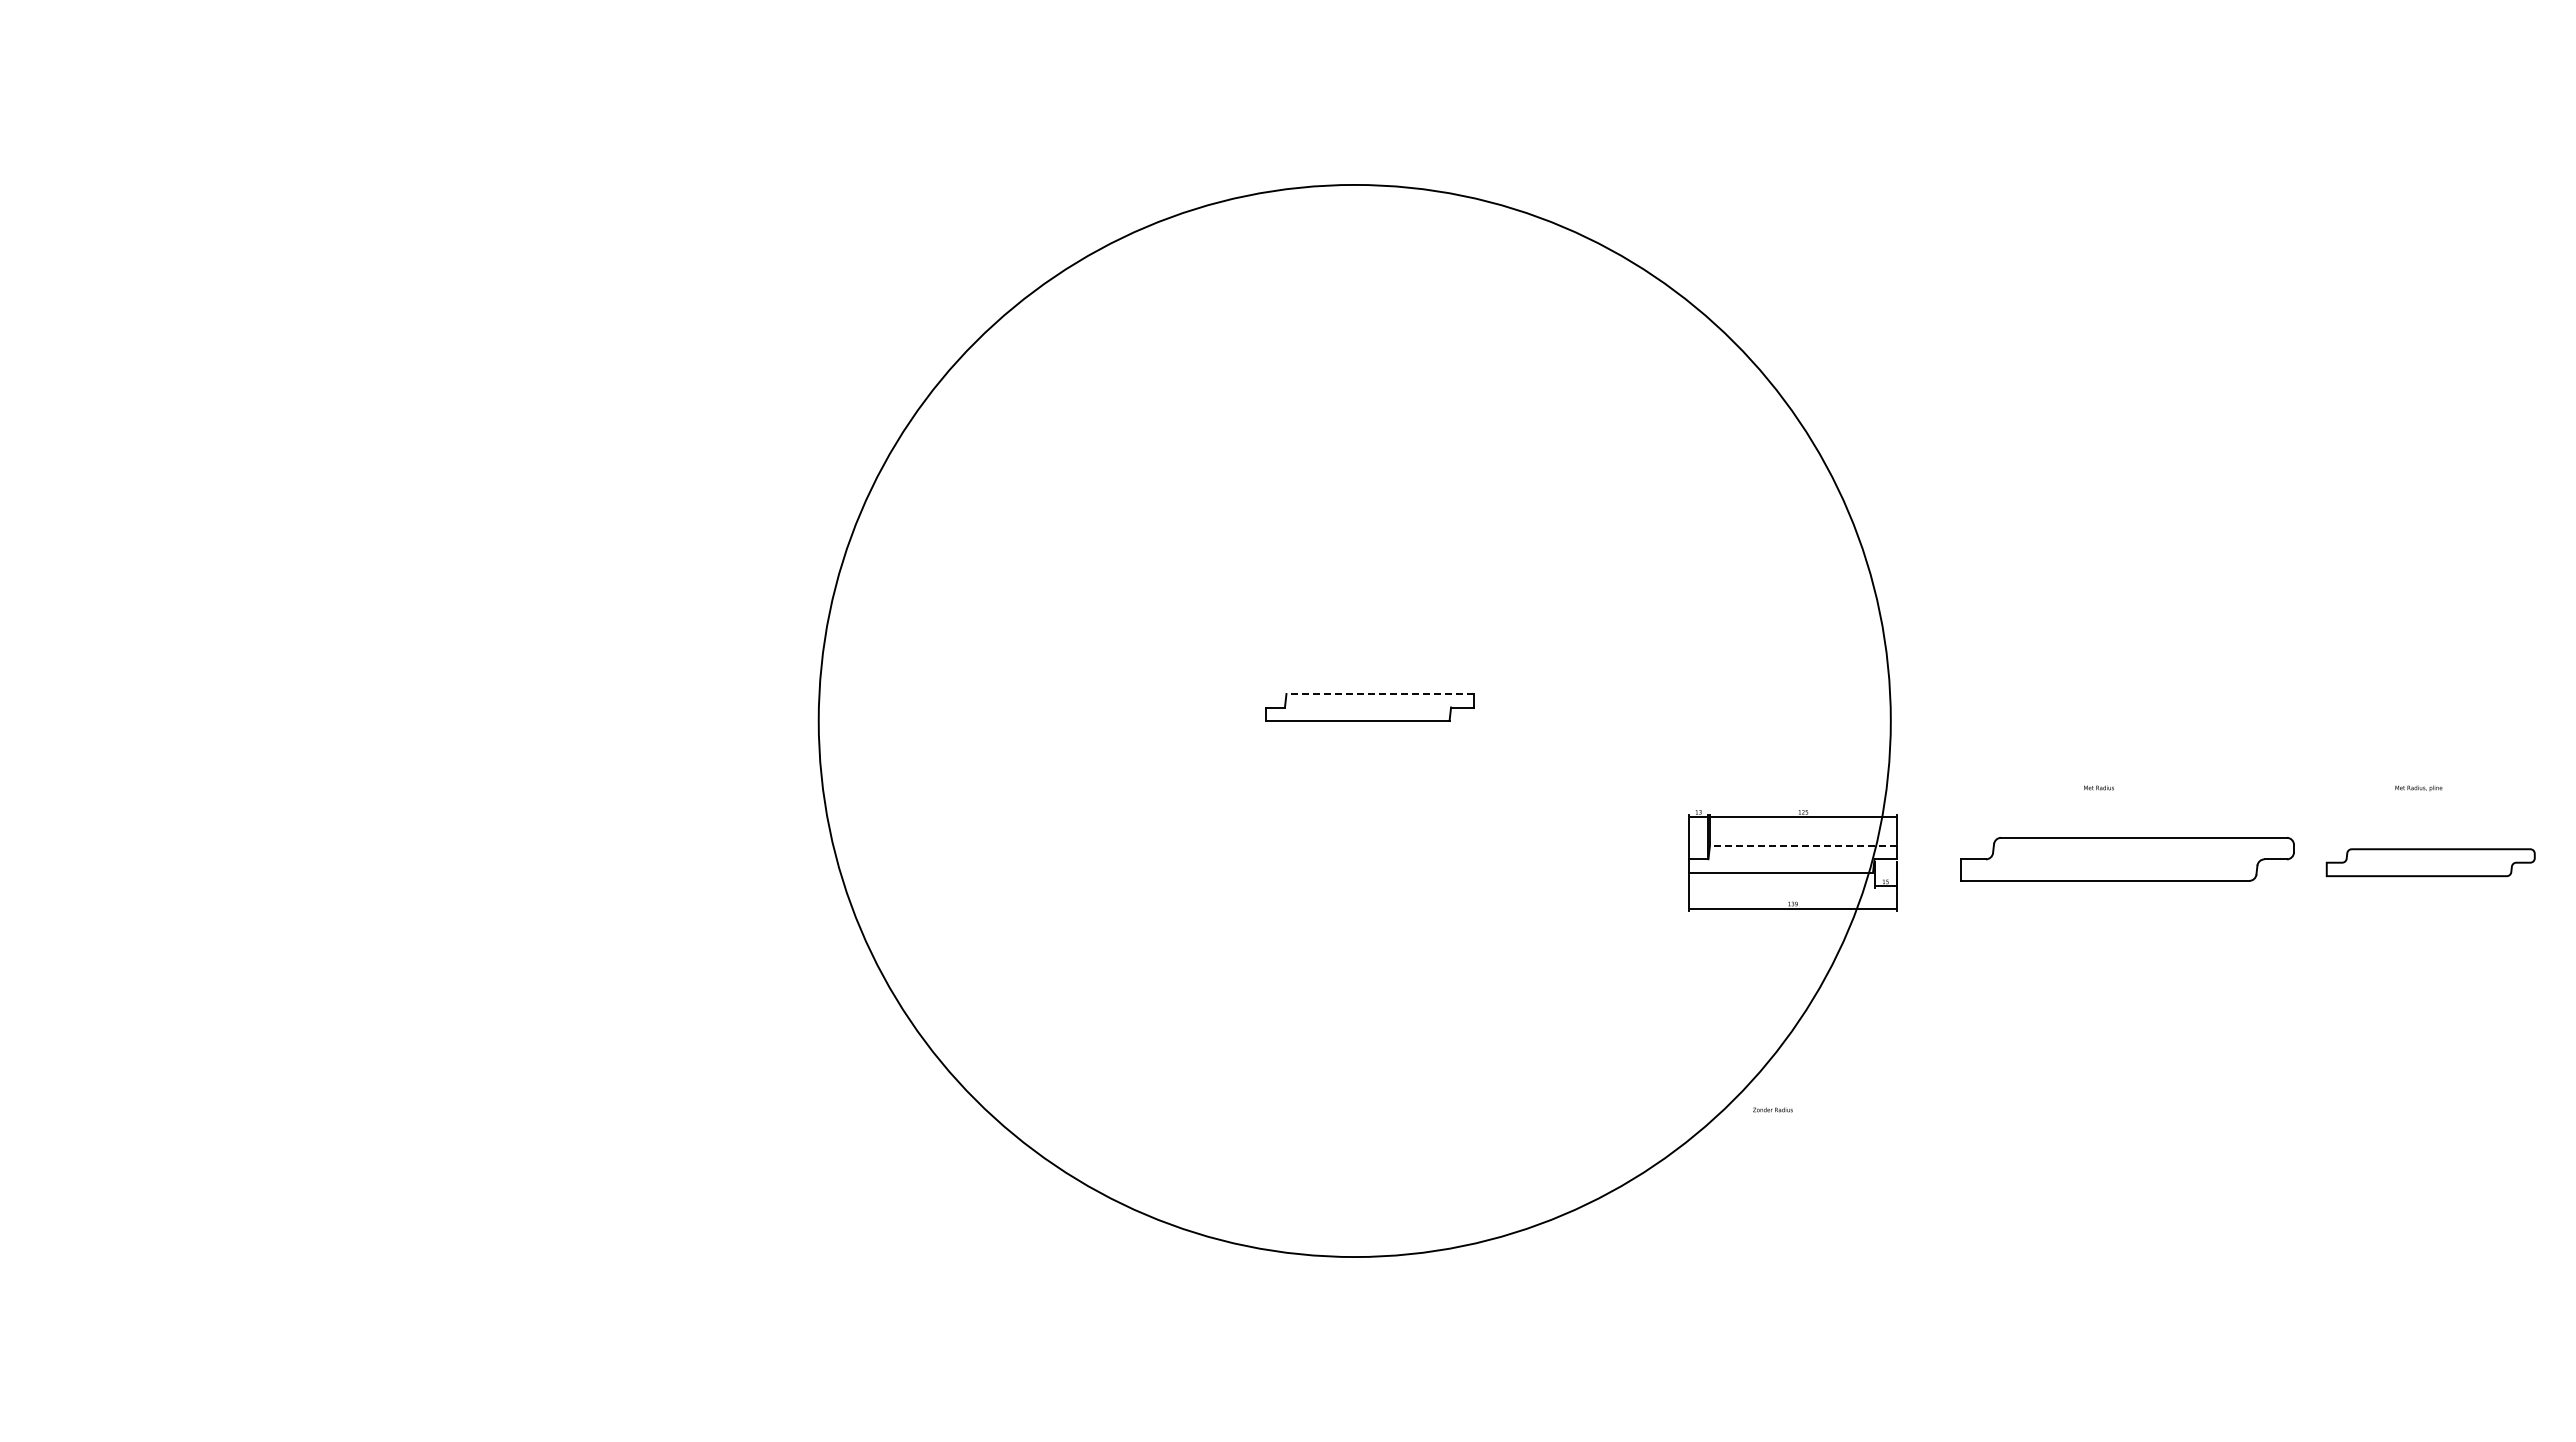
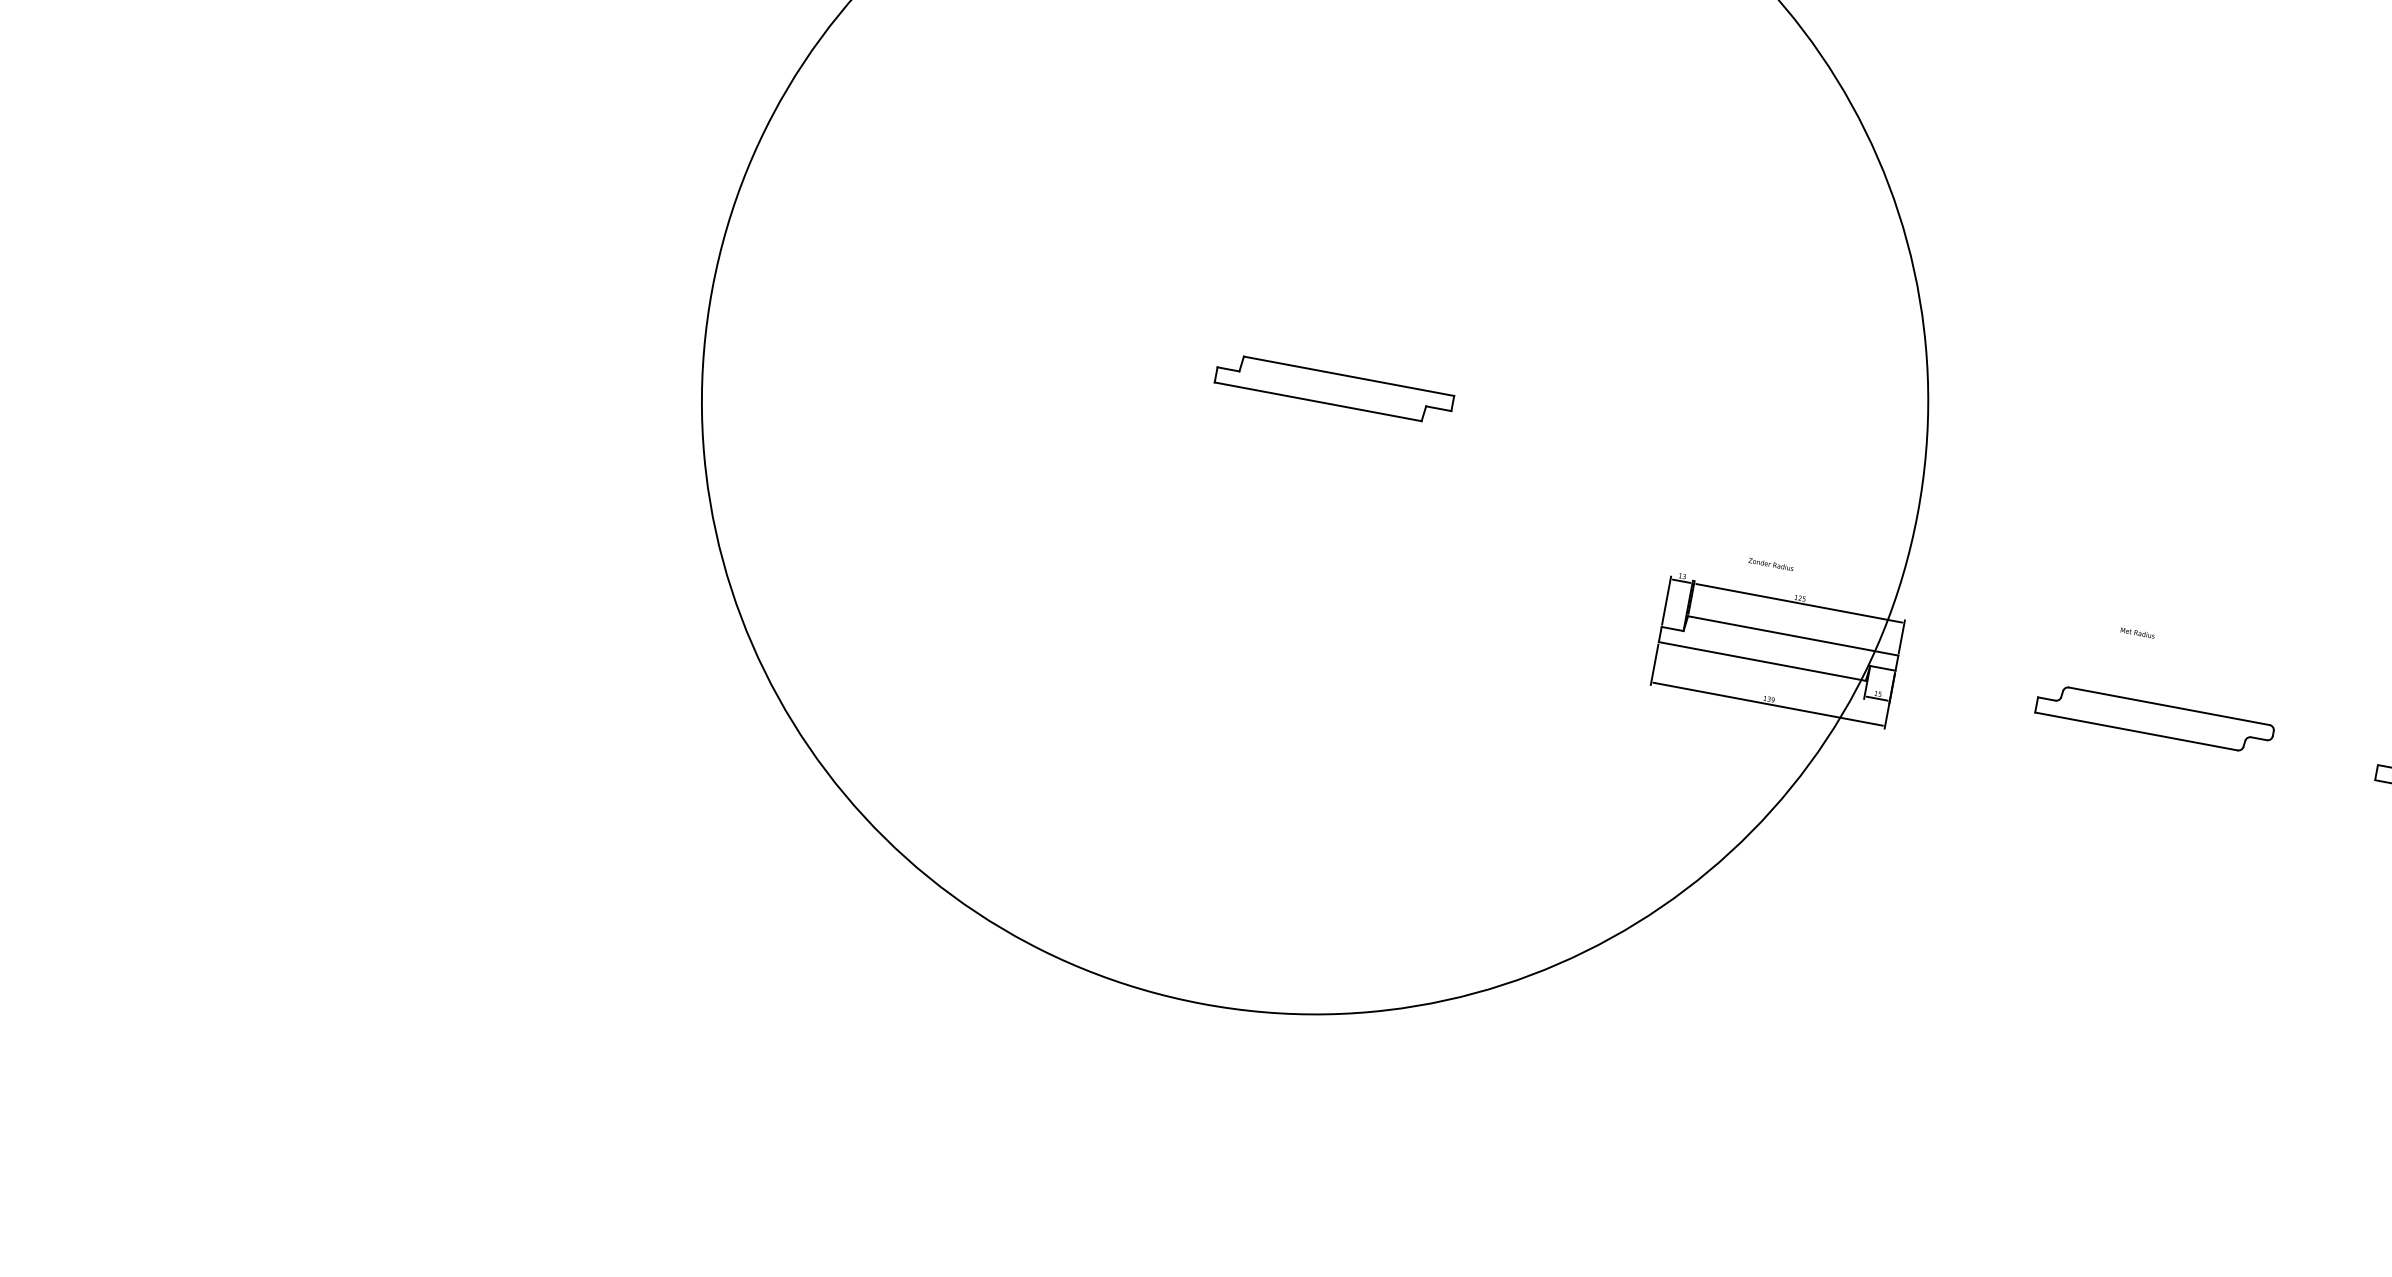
line: (1379, 694) -> (1348, 376), dashed -> solid
line: (1803, 845) -> (1793, 635), dashed -> solid
part: (2127, 858) -> (2154, 718), size x0.62
text: (1772, 1109) -> (1770, 563), moved

